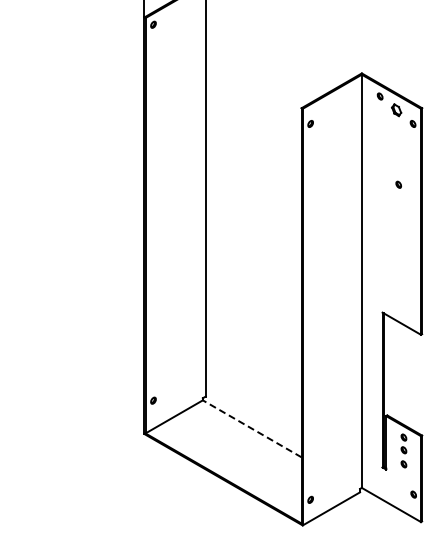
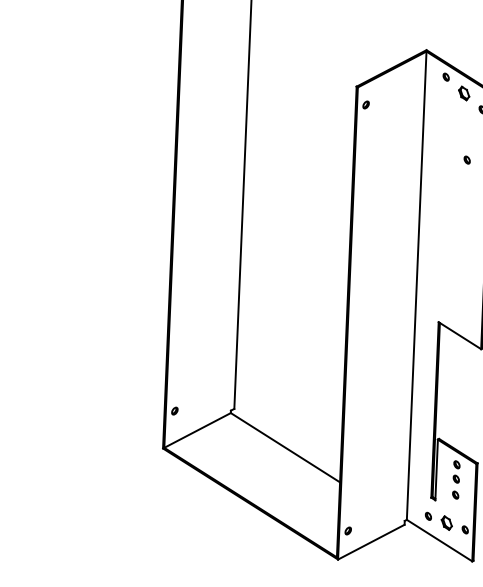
part: (398, 184) -> (466, 159), moved
line: (251, 428) -> (284, 447), dashed -> solid
part: (389, 488) -> (438, 521), added

